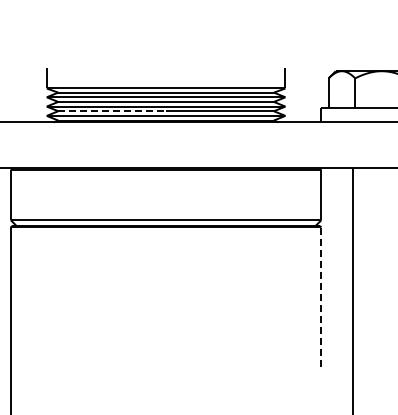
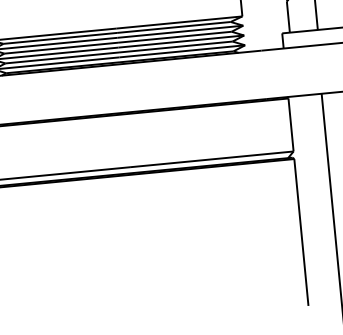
line: (112, 111) -> (62, 58), dashed -> solid
line: (321, 297) -> (301, 232), dashed -> solid

